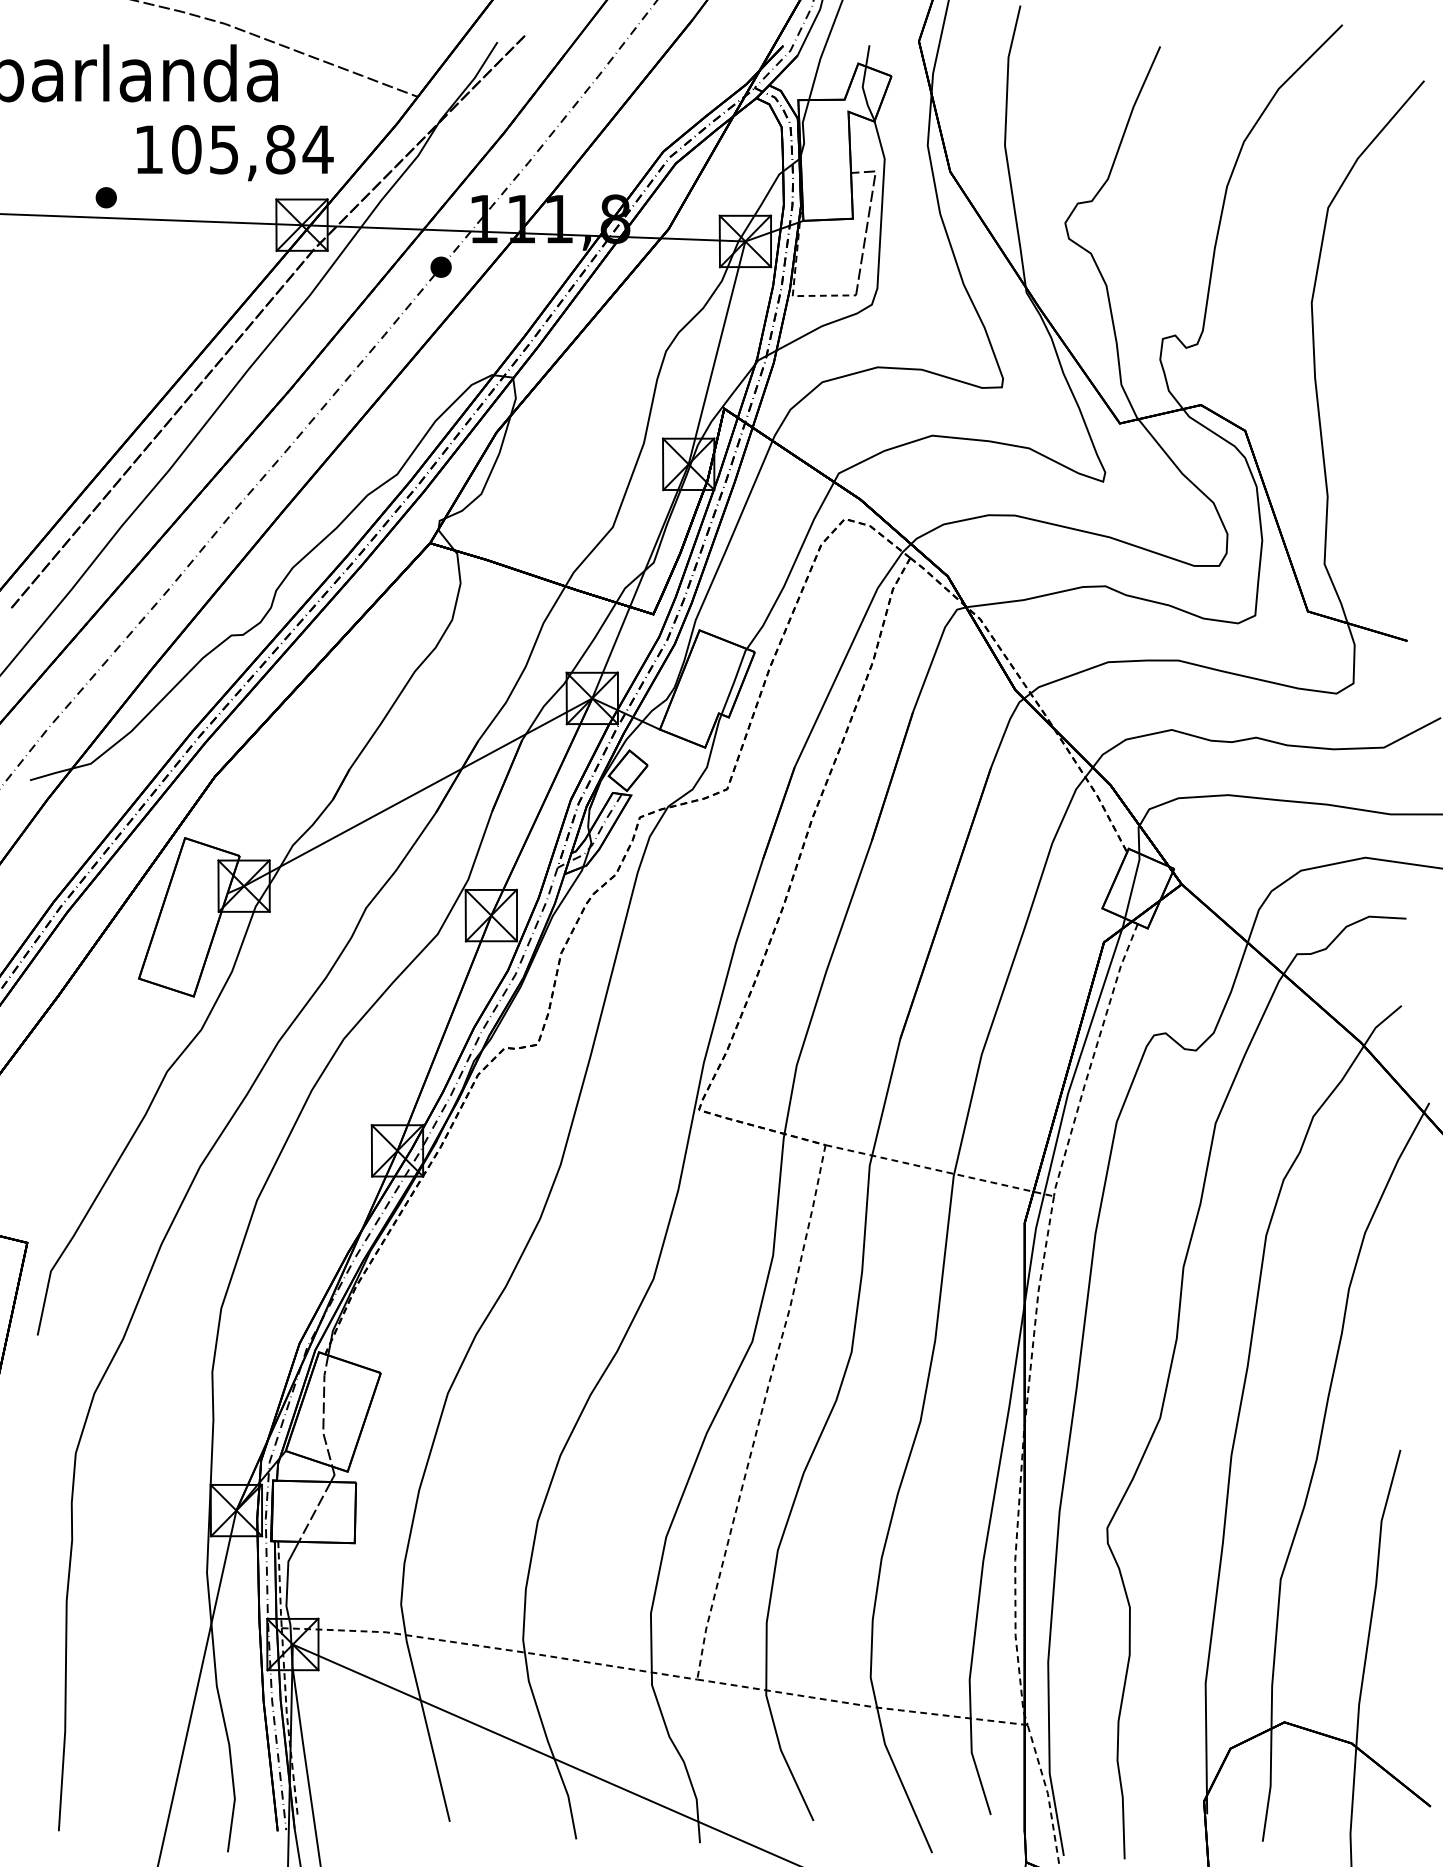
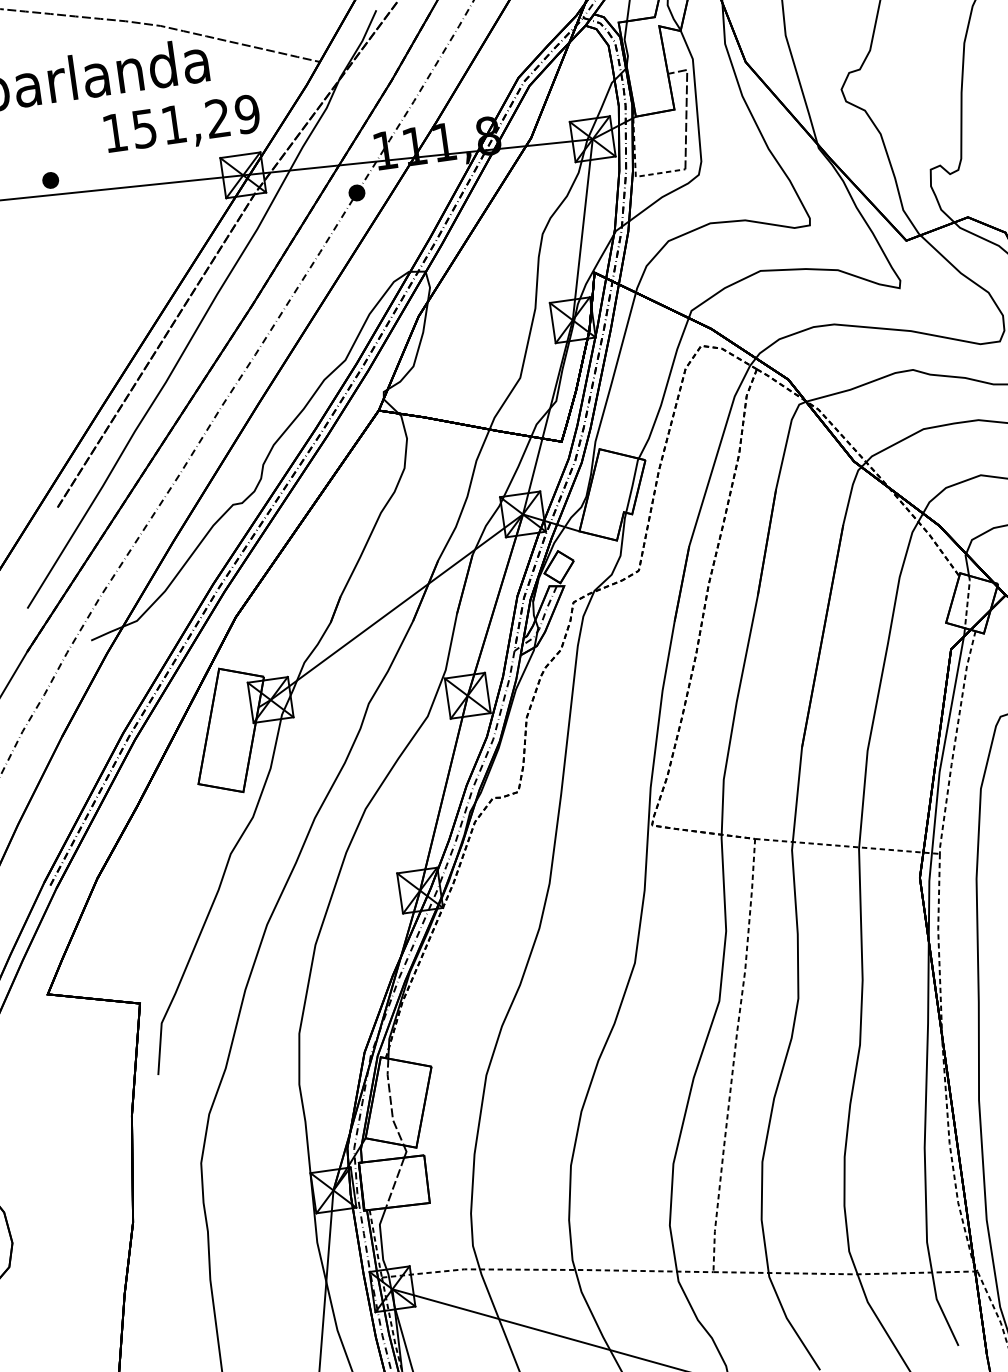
text: (252, 149) -> (196, 121), 105,84 -> 151,29
part: (105, 197) -> (50, 180), moved
line: (1133, 885) -> (967, 601), solid -> dashed

